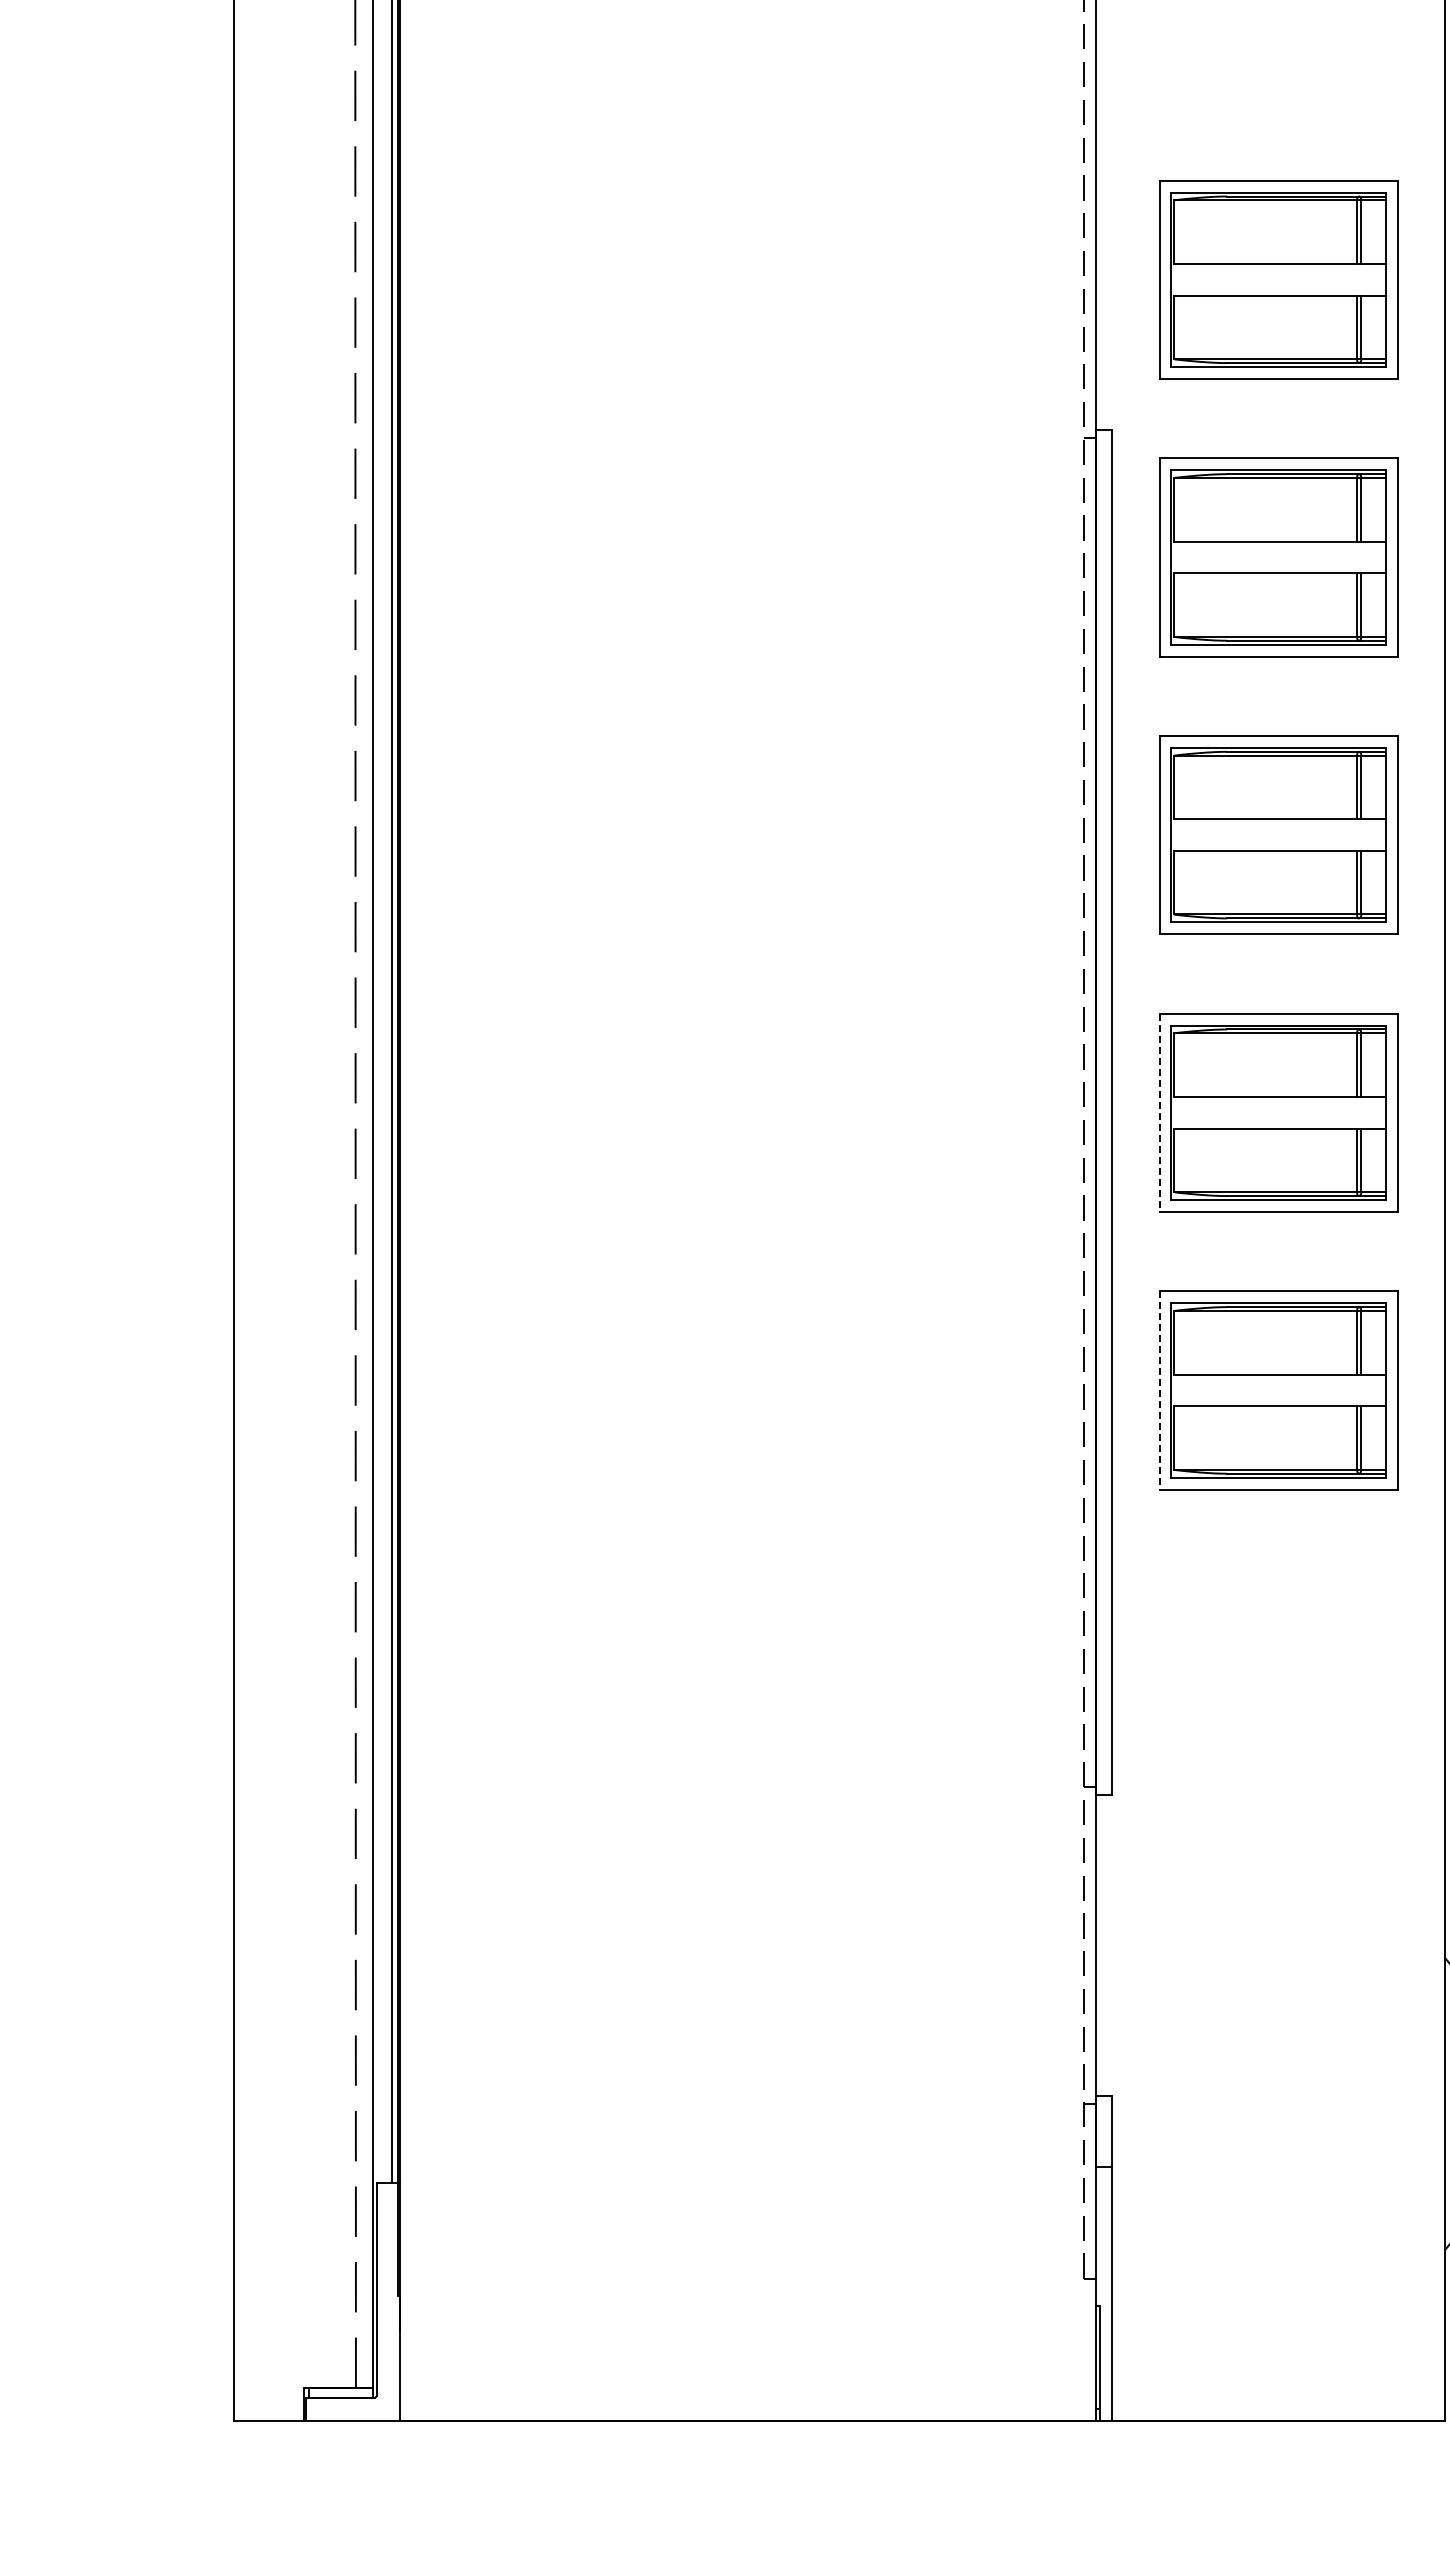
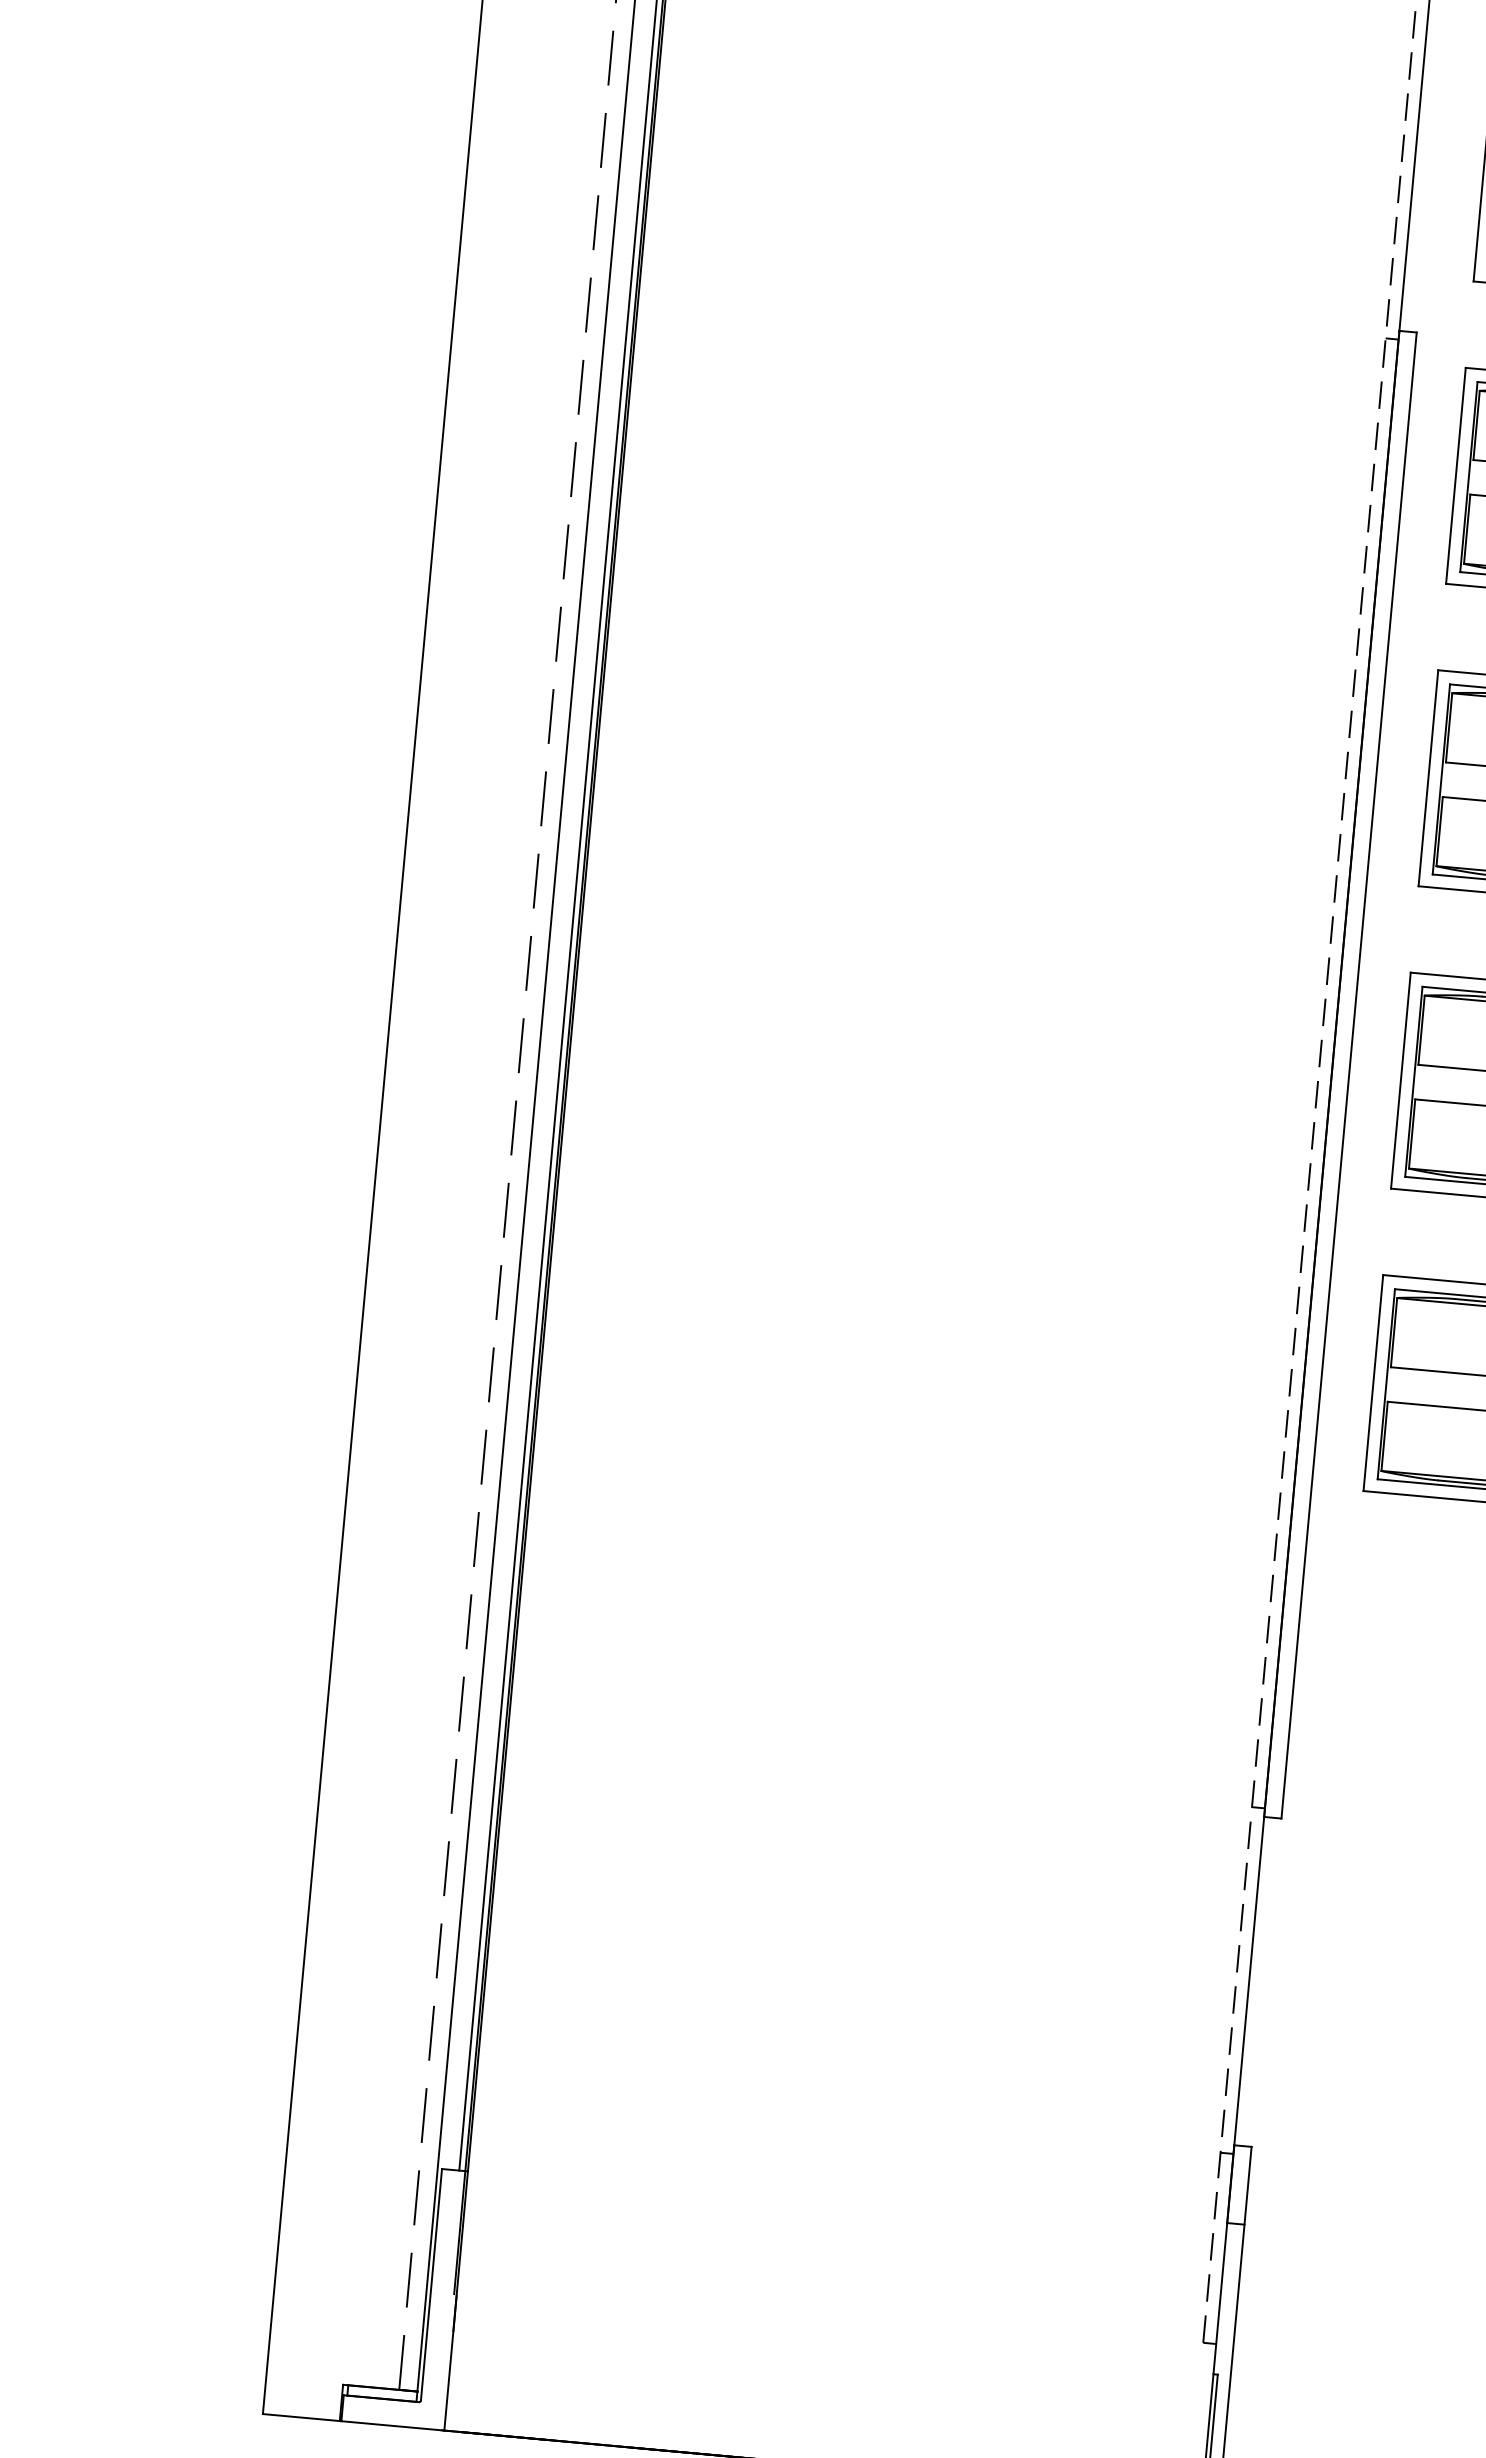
line: (1159, 1113) -> (1400, 1081), dashed -> solid
line: (1159, 1390) -> (1373, 1383), dashed -> solid

